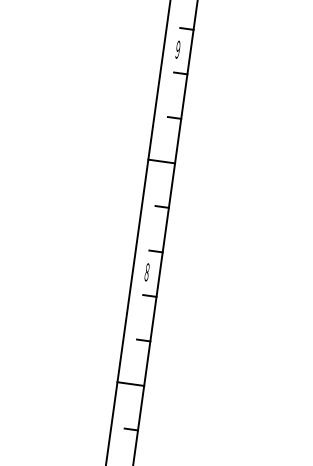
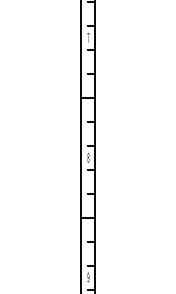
text: (178, 48) -> (88, 37), ９ -> ７

